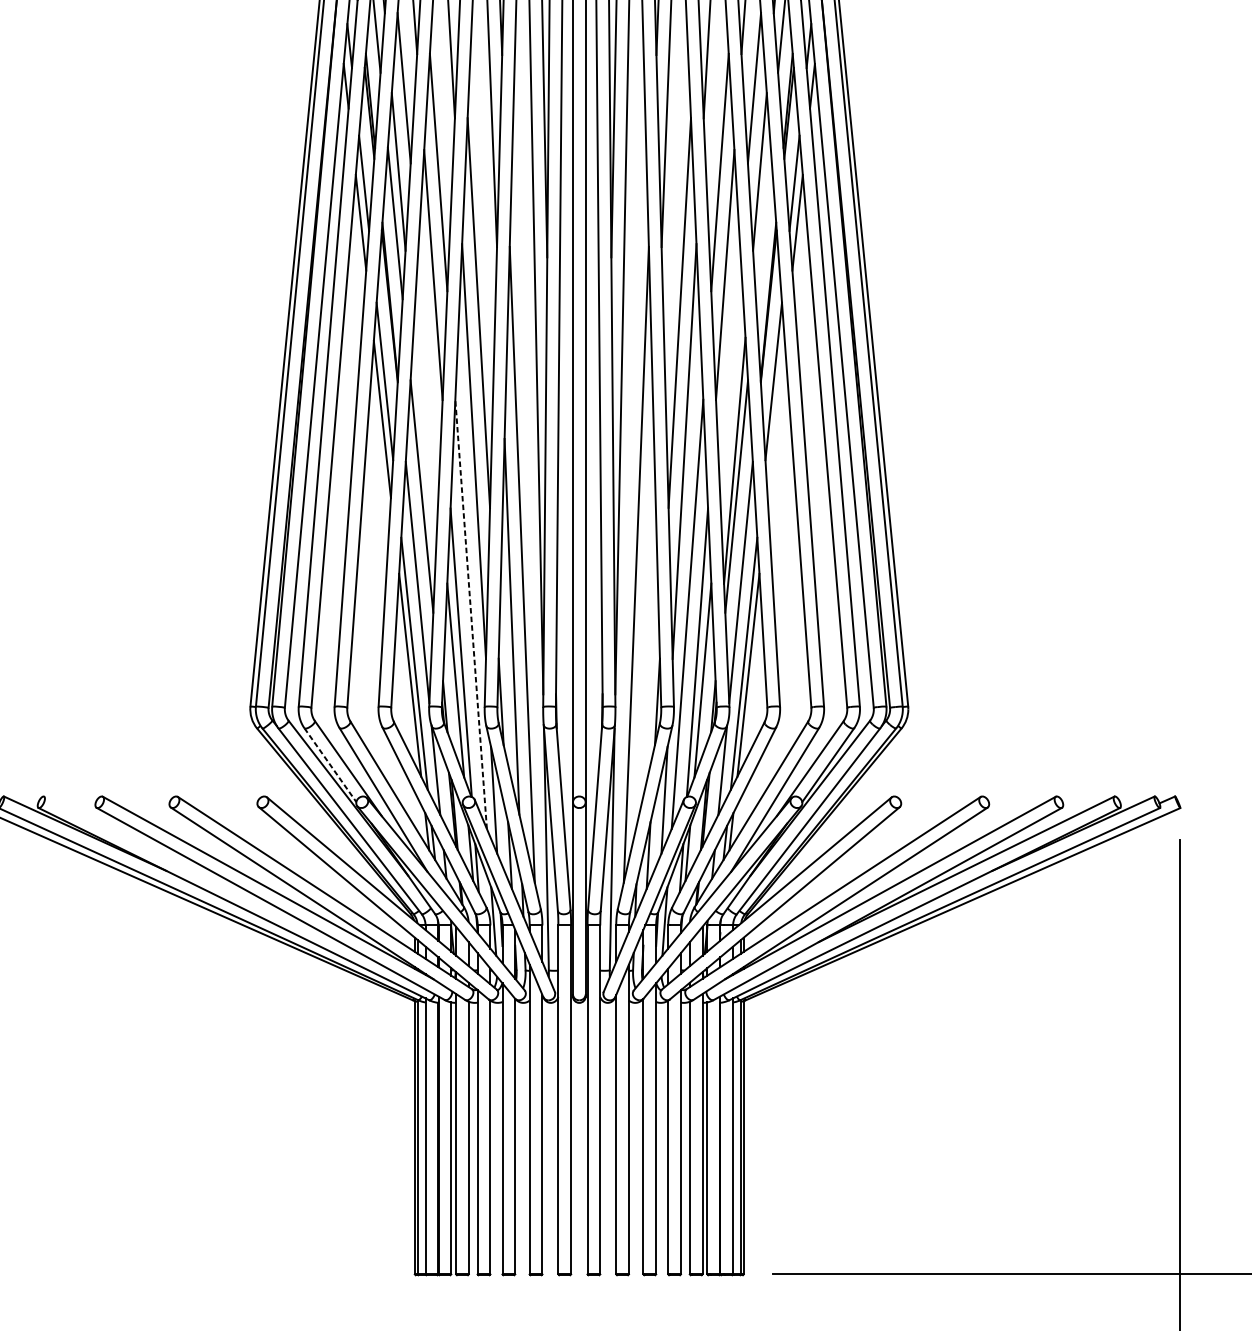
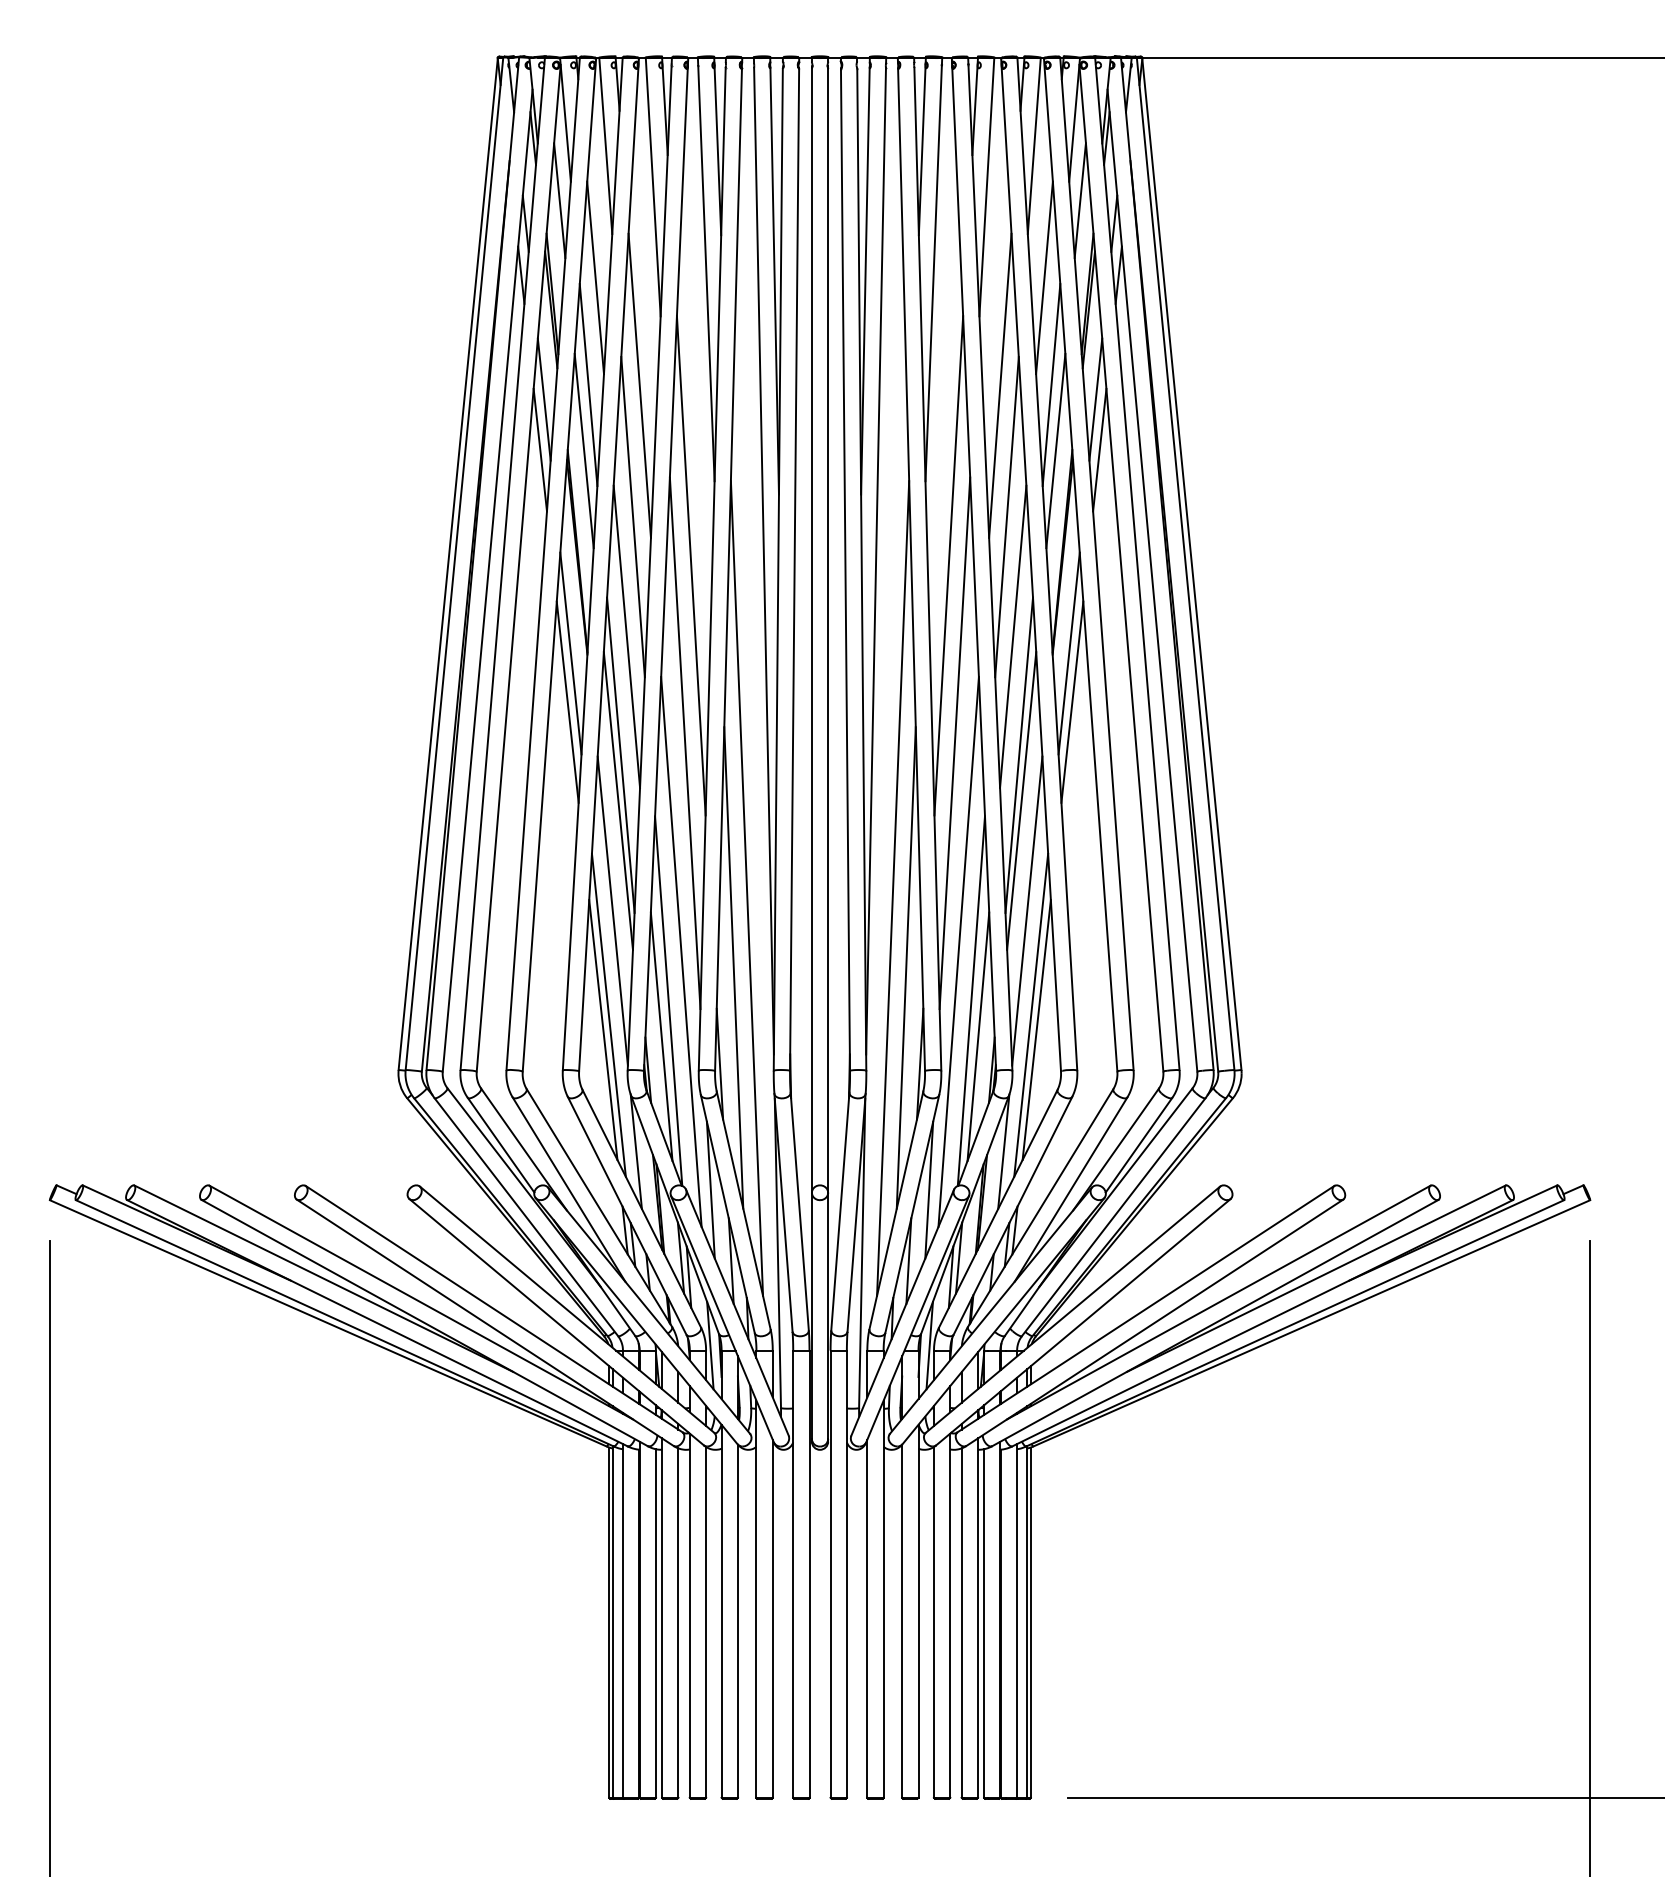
line: (763, 223) -> (1055, 450), added
line: (428, 368) -> (626, 636), added
line: (730, 368) -> (1013, 636), added
line: (776, 418) -> (1072, 701), added
line: (423, 460) -> (620, 754), added
line: (471, 614) -> (681, 951), dashed -> solid
line: (646, 626) -> (905, 967), added
line: (330, 765) -> (501, 1145), dashed -> solid
line: (191, 869) -> (323, 1278), added

